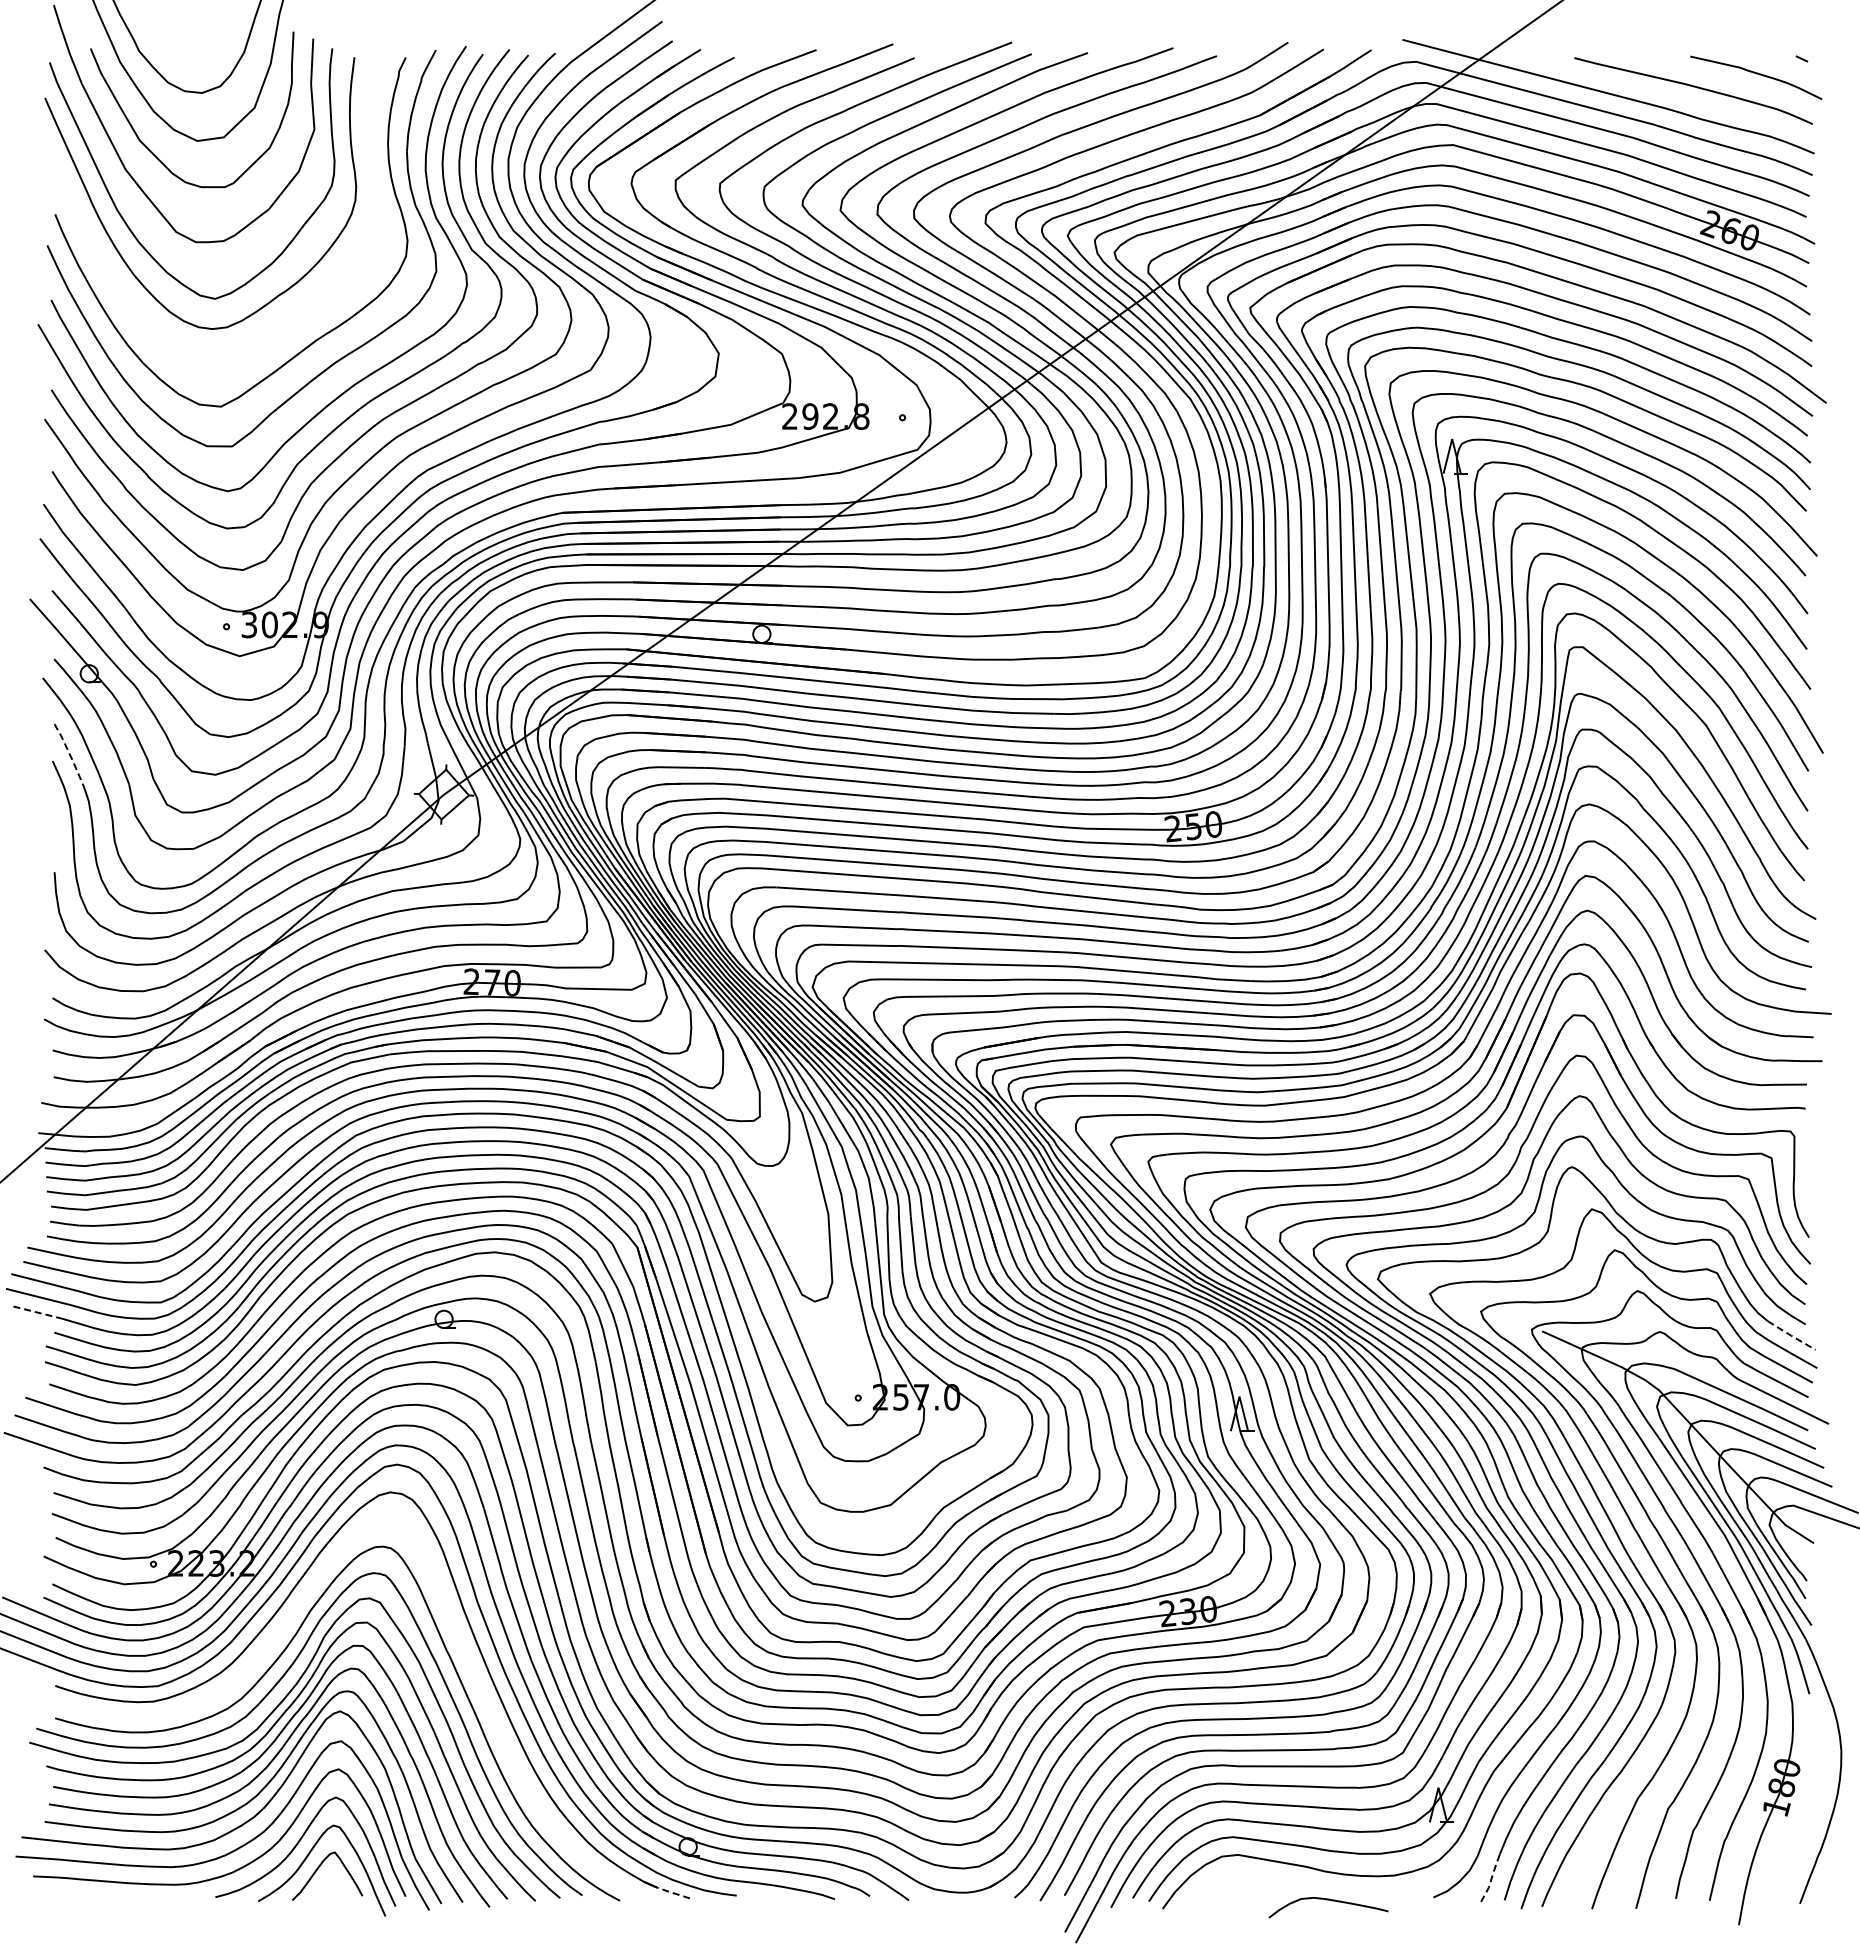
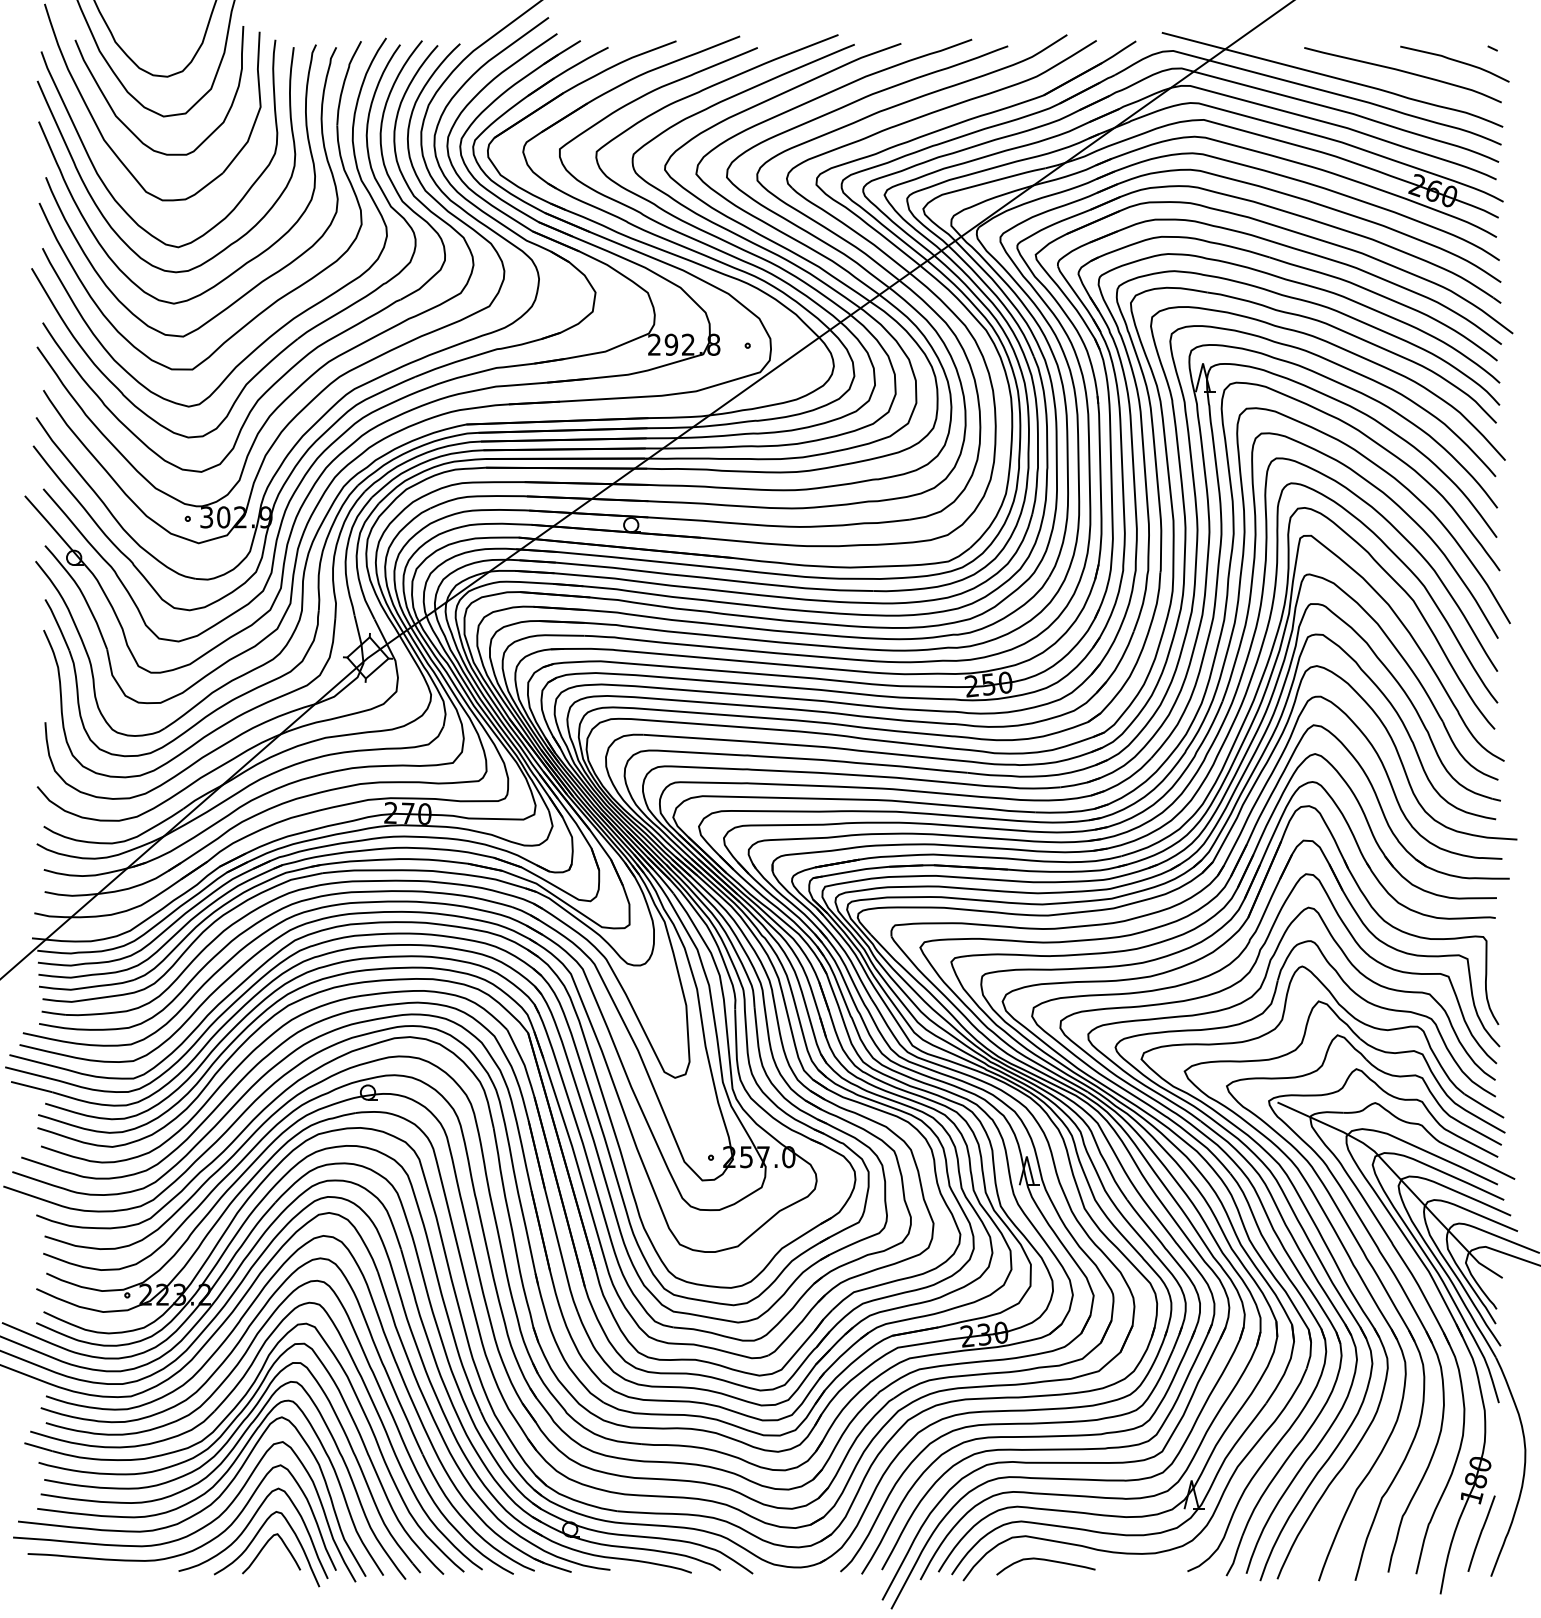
curve: (107, 272) -> (89, 225), added
line: (69, 754) -> (57, 624), dashed -> solid
line: (38, 1312) -> (32, 1086), dashed -> solid
line: (1791, 1335) -> (1484, 1105), dashed -> solid
part: (271, 1644) -> (225, 1361), added
curve: (1788, 1851) -> (1481, 1533), added
line: (1491, 1879) -> (1235, 1556), dashed -> solid
line: (672, 1892) -> (557, 1567), dashed -> solid
curve: (1328, 1900) -> (1045, 1560), moved

